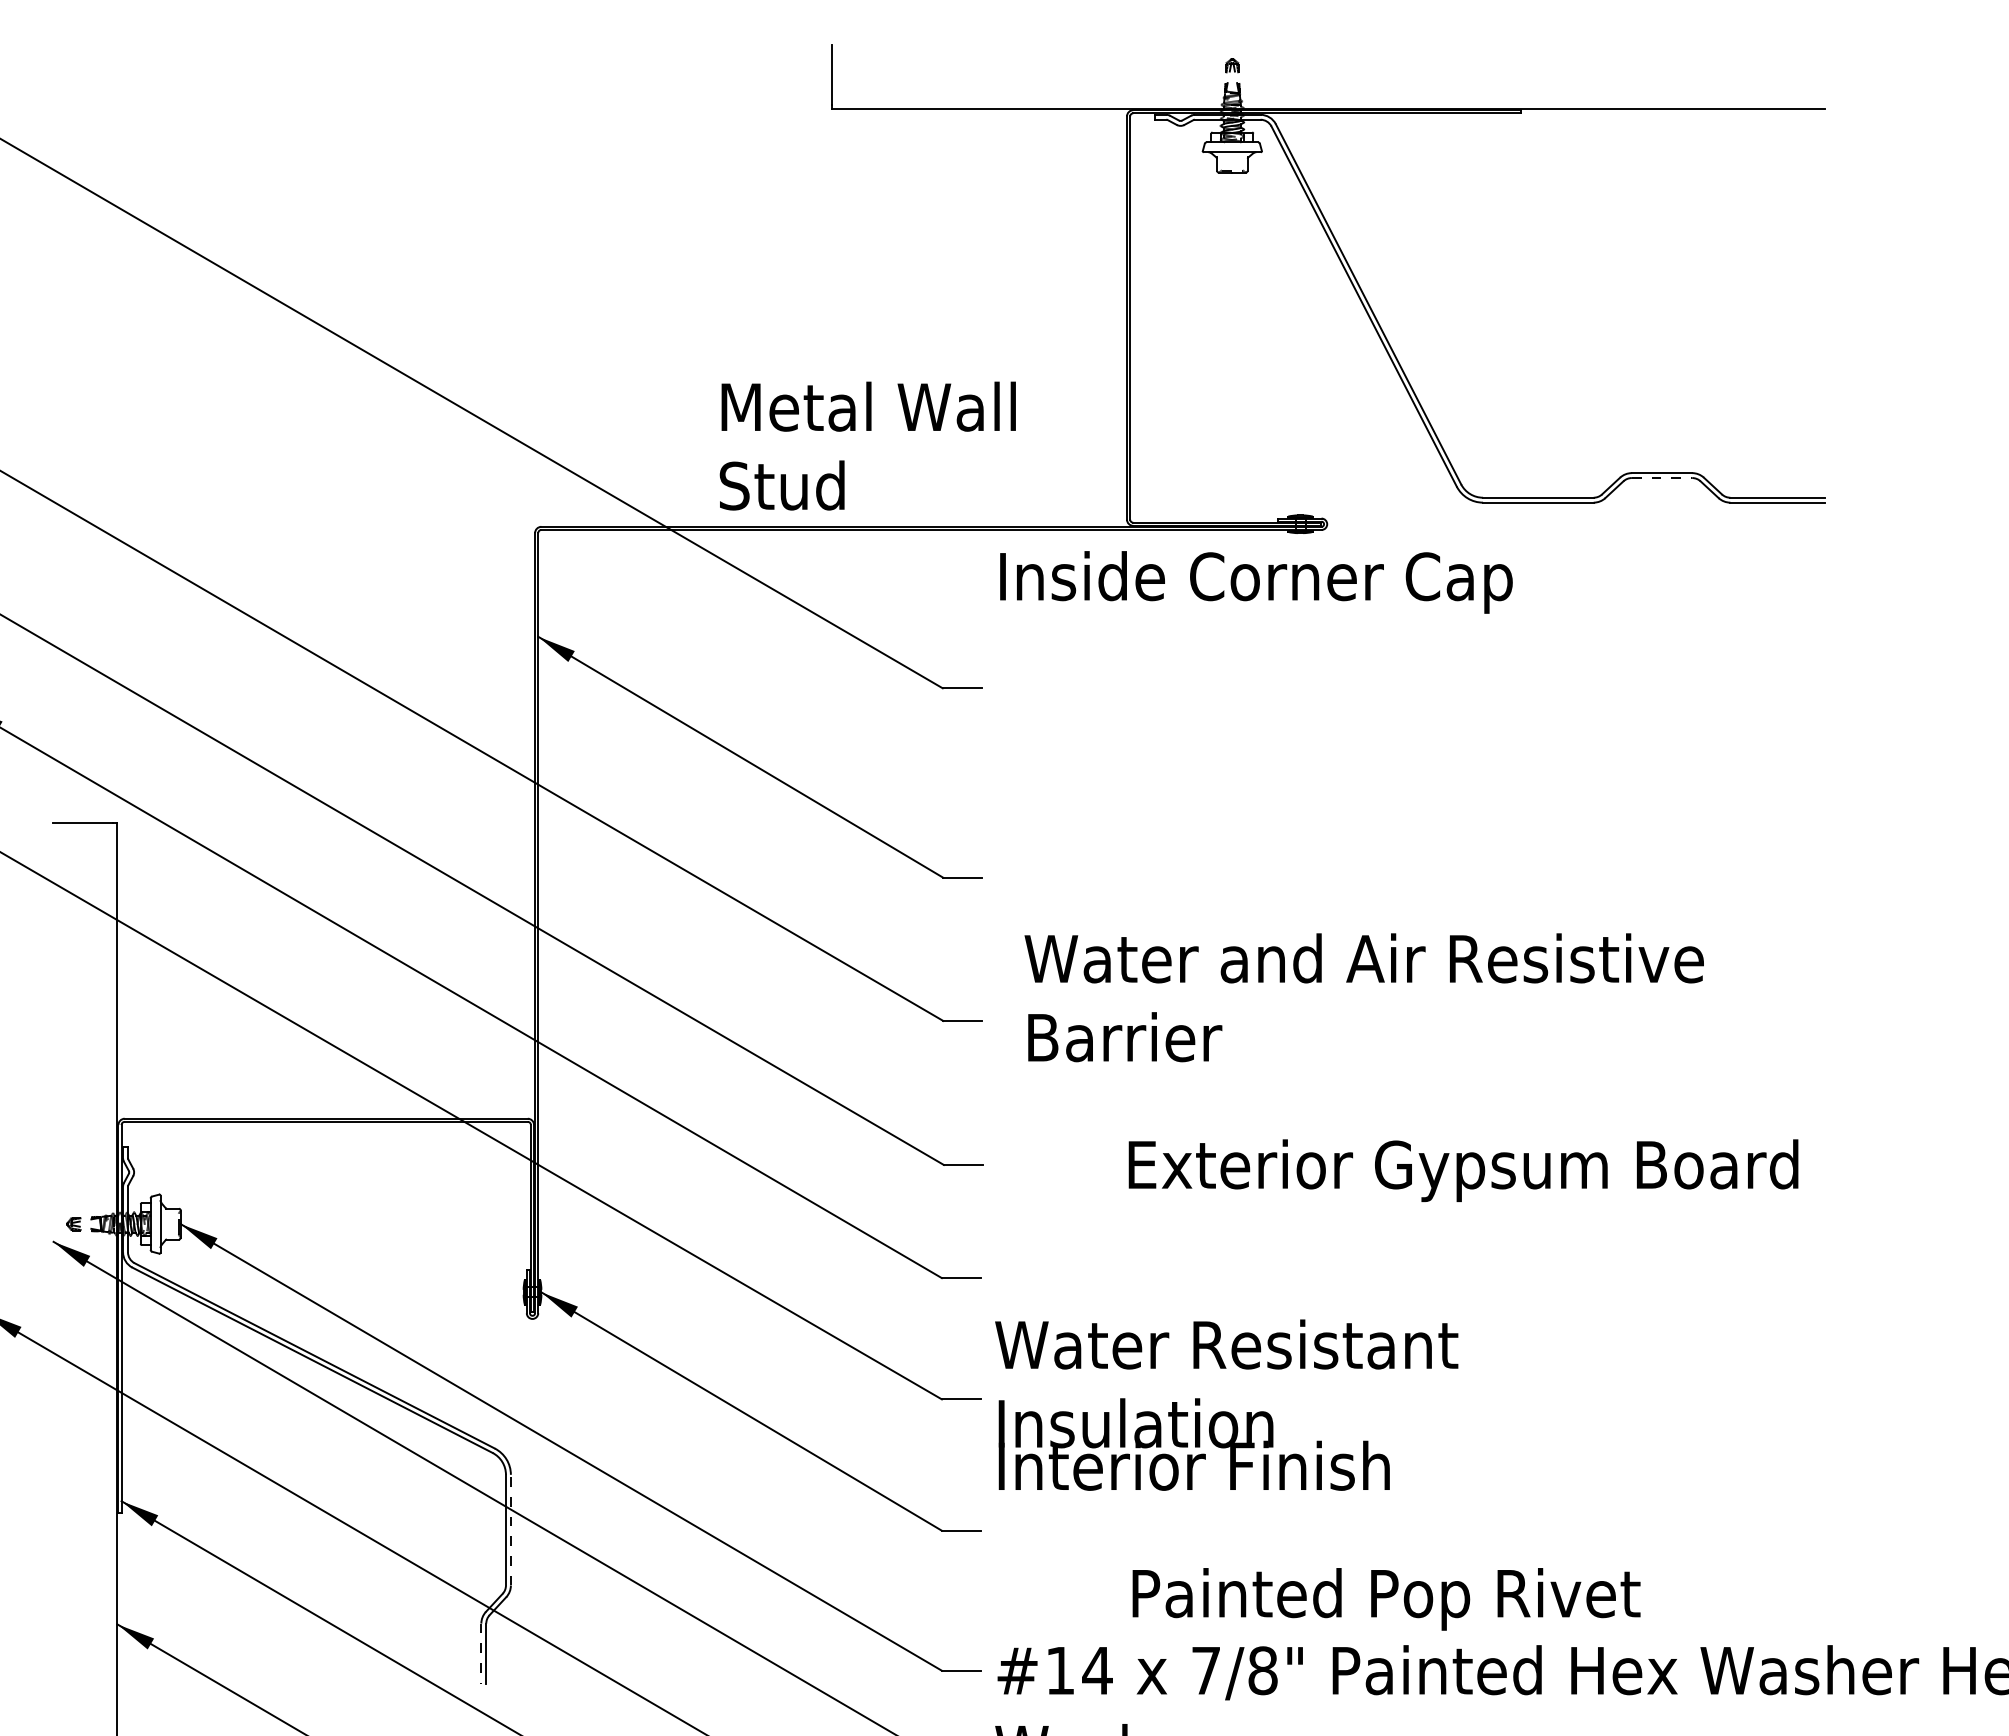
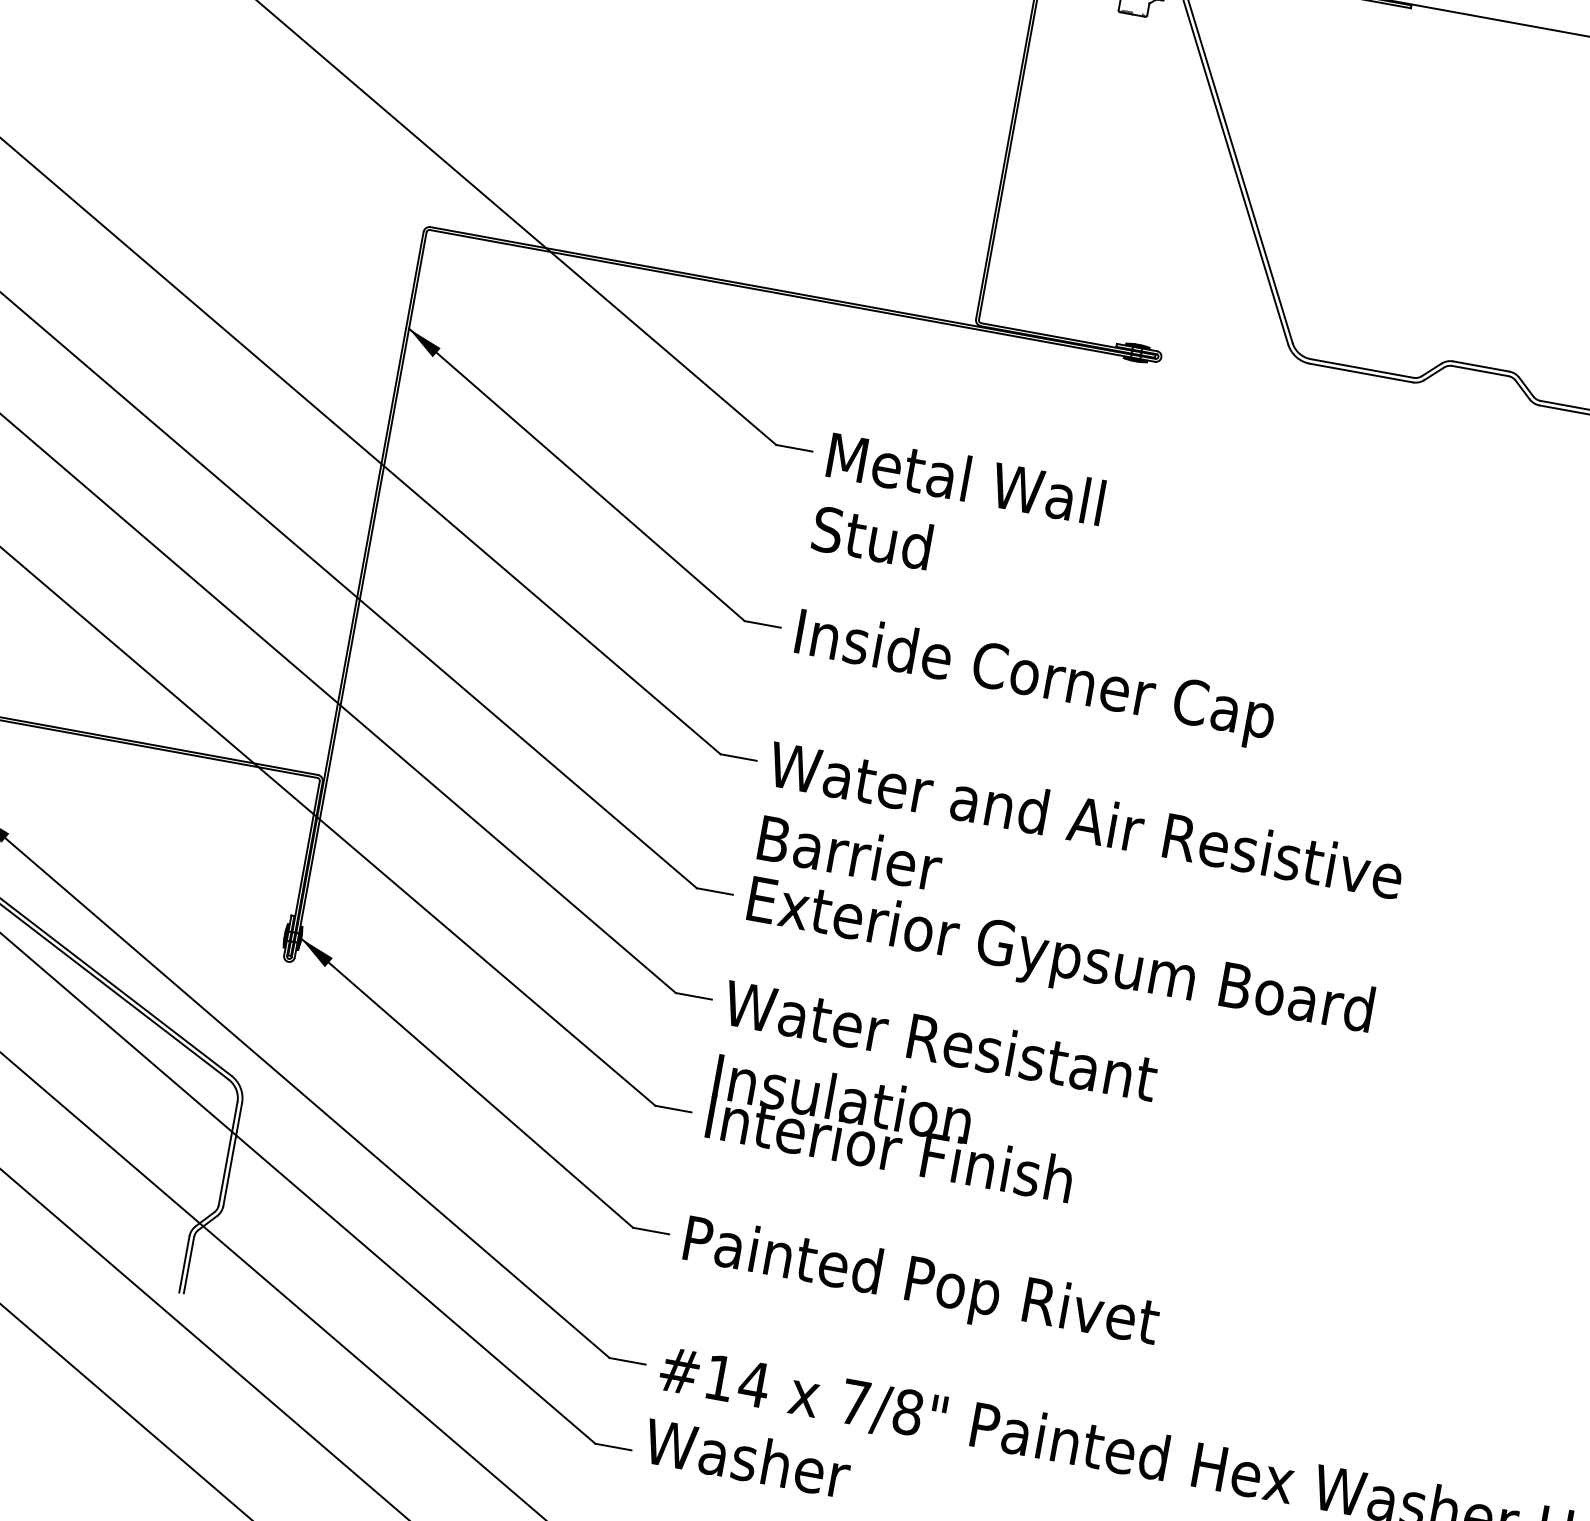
text: (867, 445) -> (958, 514), moved
line: (1662, 478) -> (1480, 371), dashed -> solid
text: (1256, 582) -> (1034, 679), moved
text: (1363, 997) -> (1078, 856), moved
text: (1463, 1170) -> (1059, 959), moved
text: (1226, 1404) -> (930, 1096), moved
line: (510, 1529) -> (232, 1153), dashed -> solid
text: (1386, 1599) -> (920, 1285), moved
line: (481, 1654) -> (184, 1265), dashed -> solid

